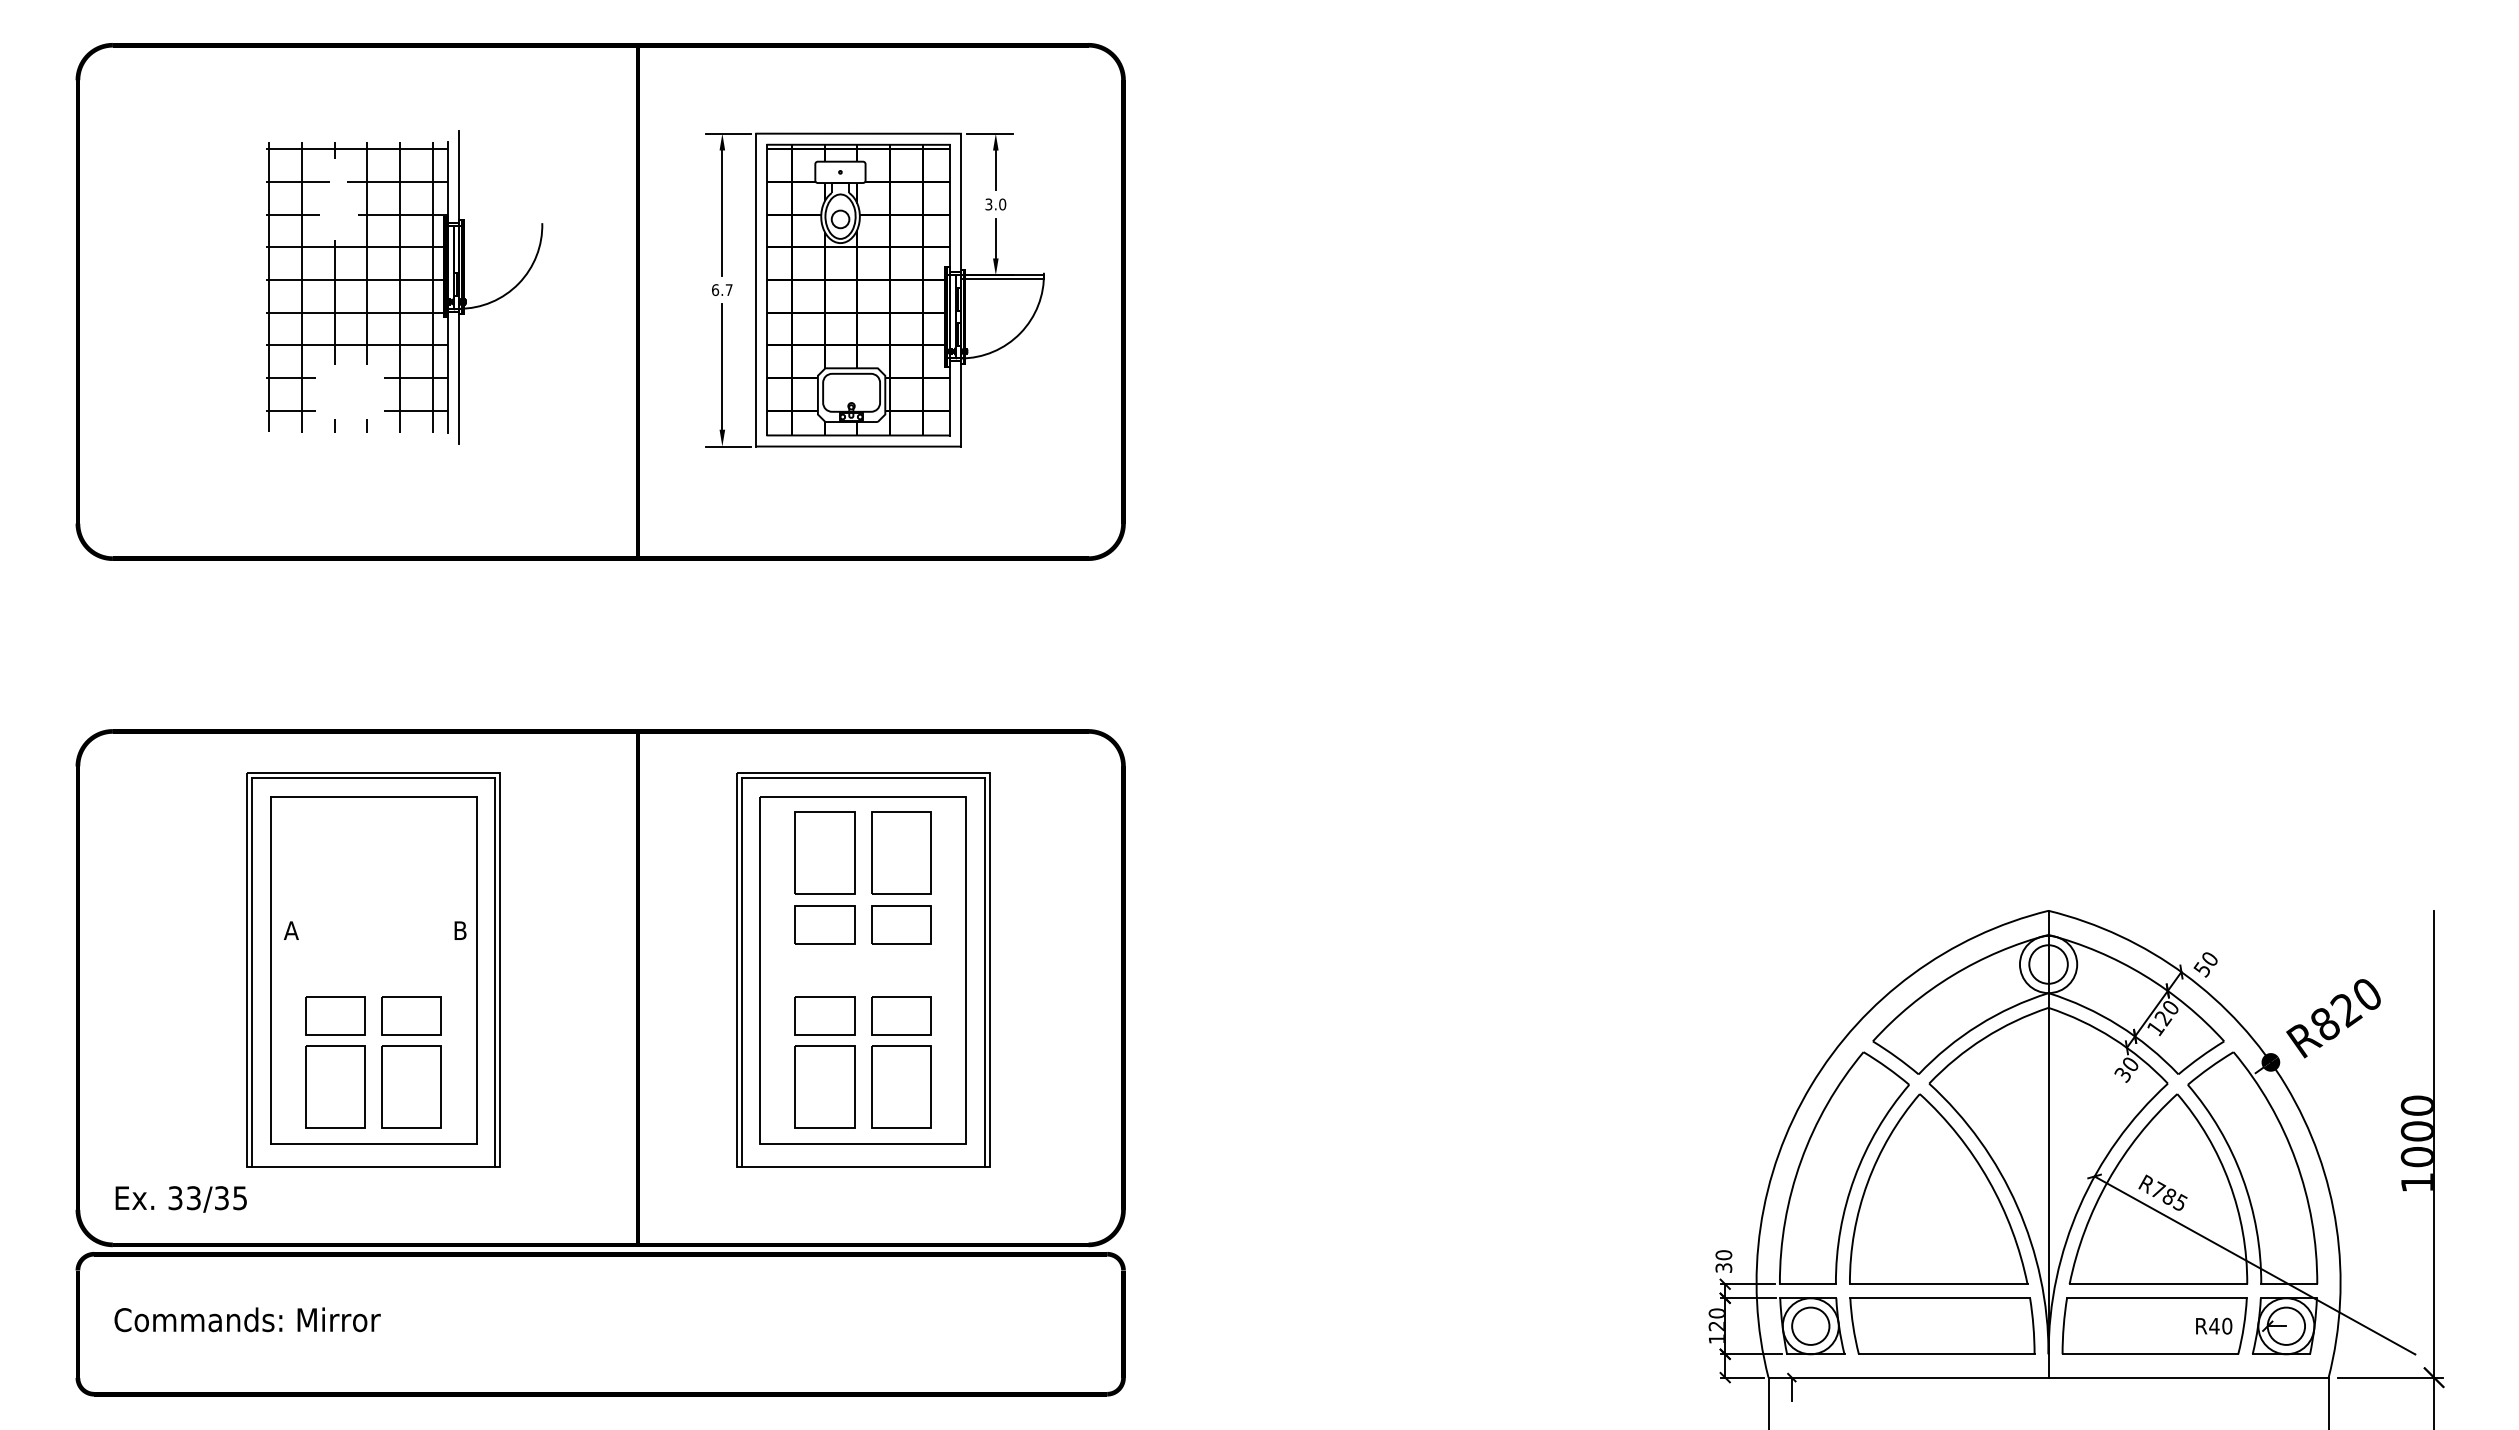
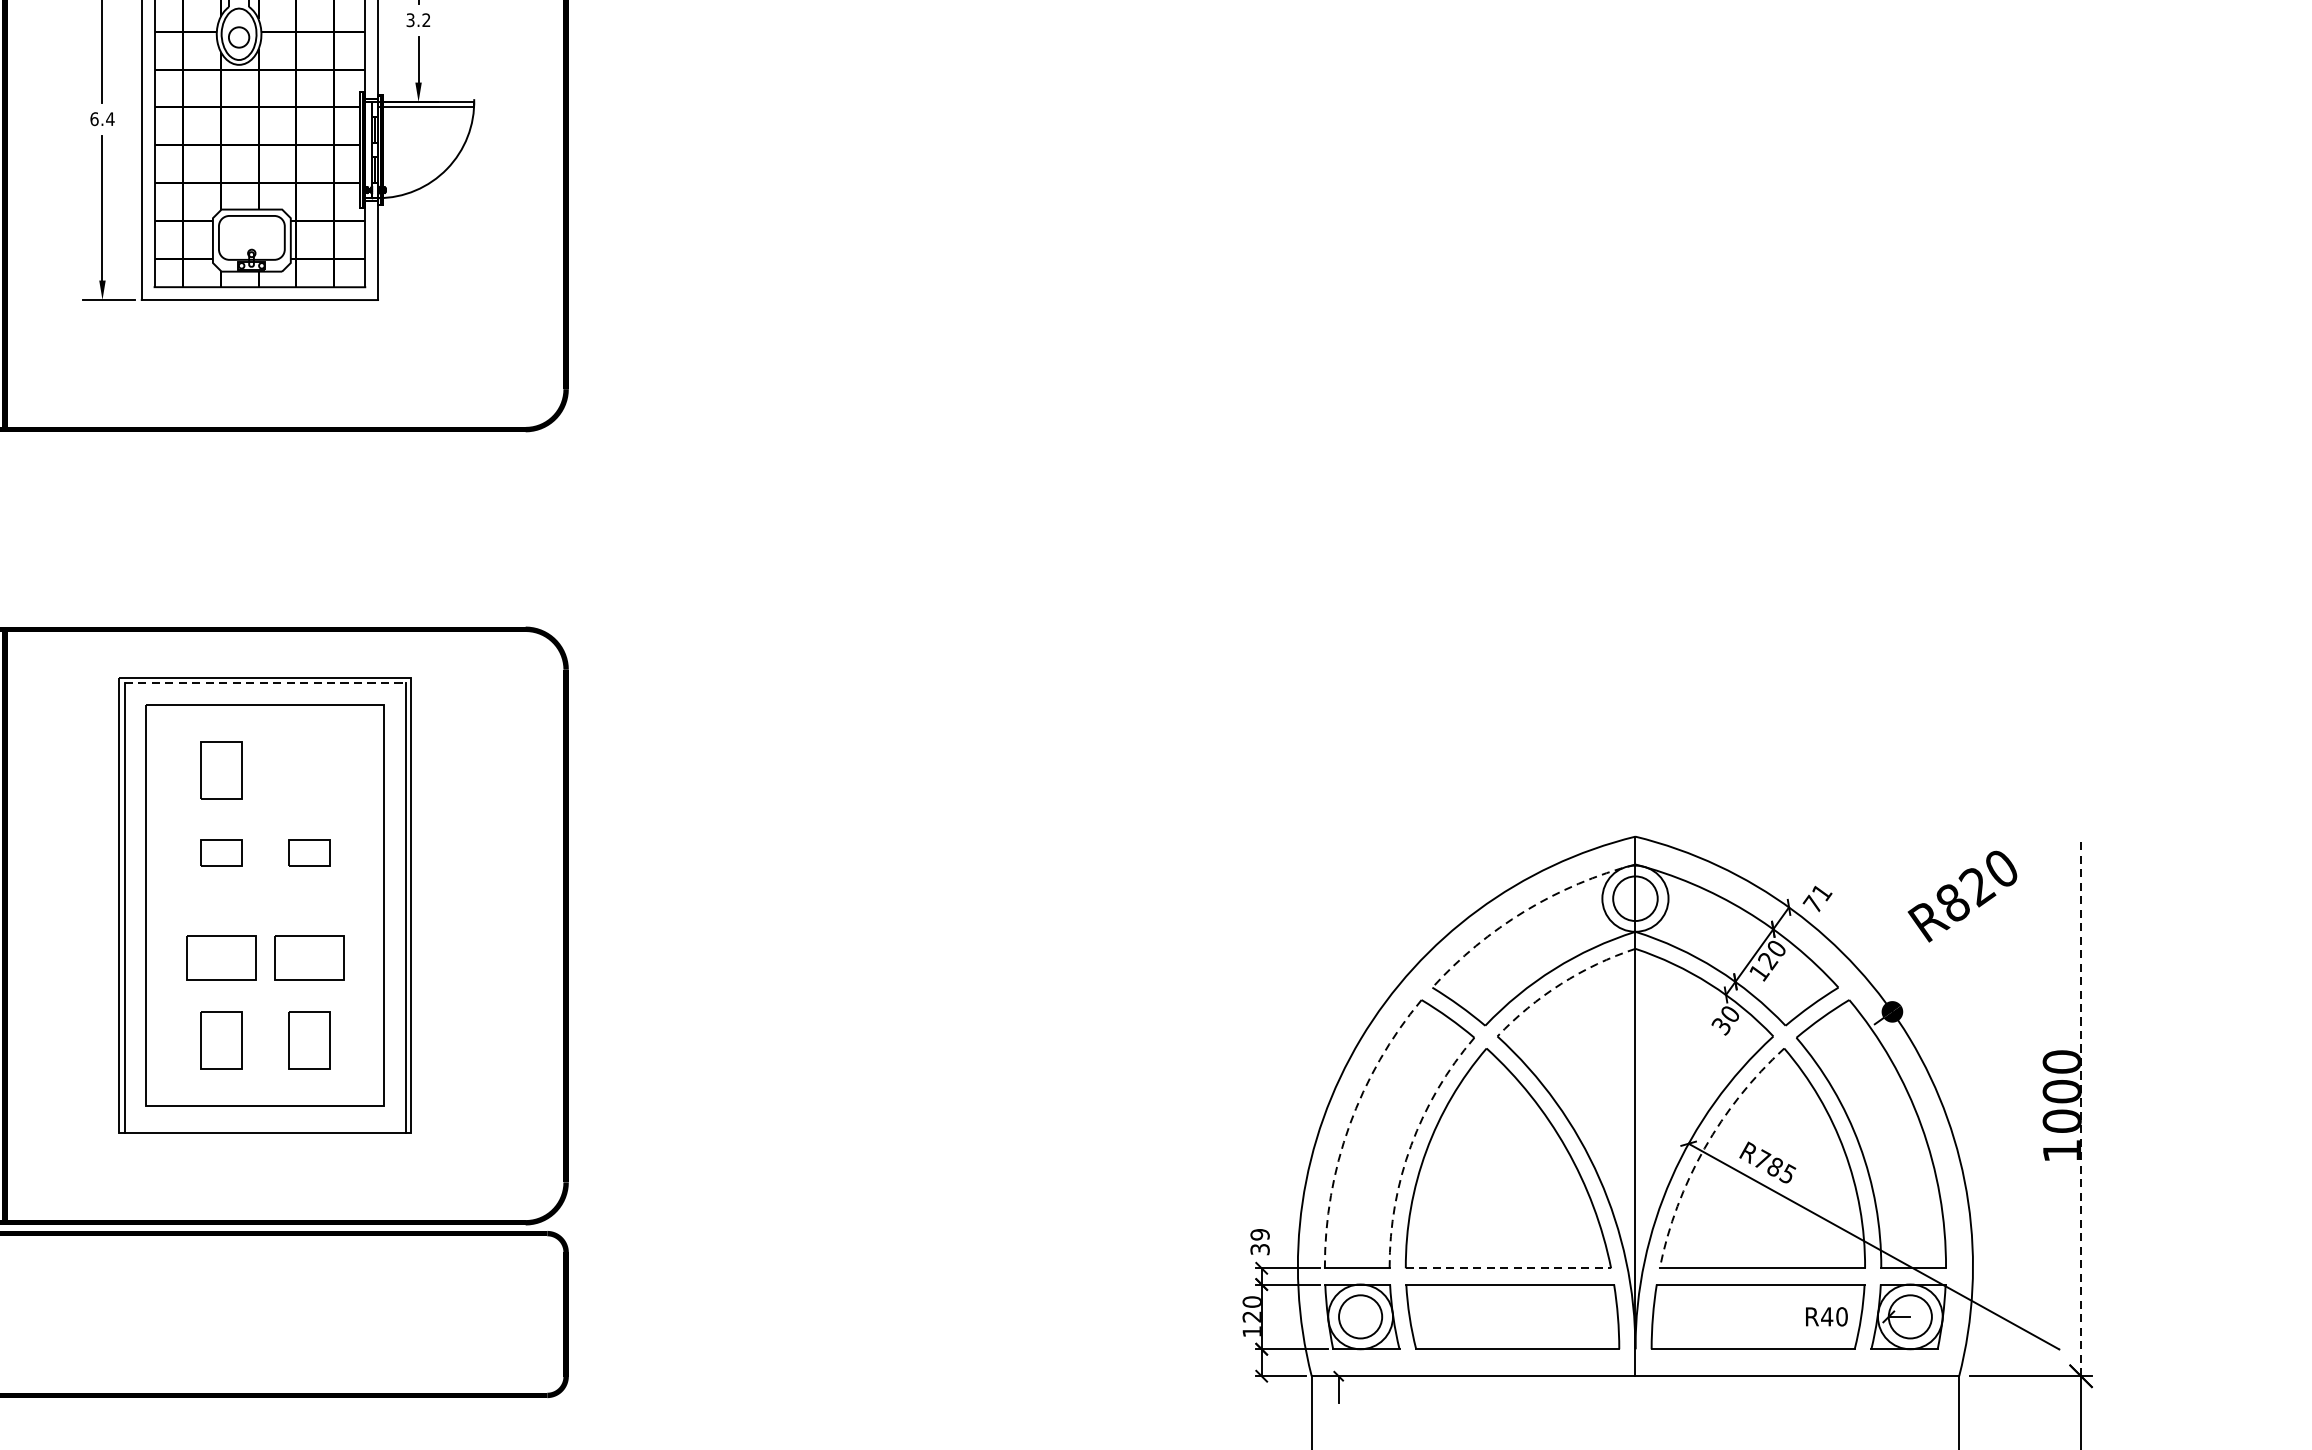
text: (1002, 204) -> (426, 20), 3.0 -> 3.2
text: (728, 289) -> (109, 118), 6.7 -> 6.4
line: (863, 777) -> (265, 682), solid -> dashed
part: (824, 852) -> (220, 769), size x0.6
part: (901, 852) -> (309, 769), removed
part: (824, 924) -> (220, 852), size x0.6
part: (901, 924) -> (309, 852), size x0.6
text: (2205, 964) -> (1816, 898), 50 -> 71
arc: (1952, 975) -> (1524, 911), solid -> dashed
text: (2333, 1018) -> (1962, 896), moved
arc: (1984, 1038) -> (1561, 984), solid -> dashed
part: (824, 1086) -> (220, 1039), size x0.6
part: (901, 1086) -> (309, 1039), size x0.6
line: (2434, 1143) -> (2081, 1105), solid -> dashed
arc: (1801, 1160) -> (1349, 1125), solid -> dashed
arc: (1854, 1177) -> (1411, 1144), solid -> dashed
arc: (2108, 1180) -> (1704, 1148), solid -> dashed
text: (1723, 1255) -> (1259, 1235), 30 -> 39
line: (1938, 1284) -> (1508, 1268), solid -> dashed

